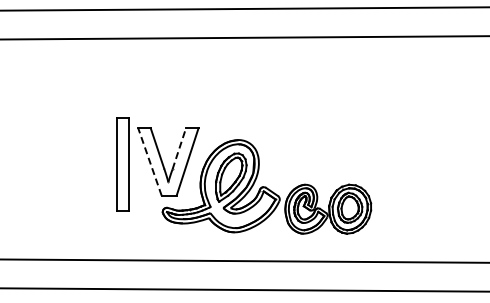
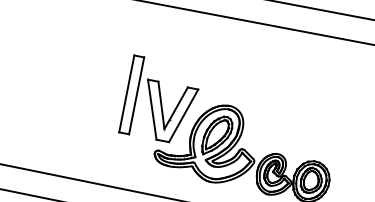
line: (179, 148) -> (179, 103), dashed -> solid
line: (149, 161) -> (151, 109), dashed -> solid
part: (122, 164) -> (131, 94), moved

